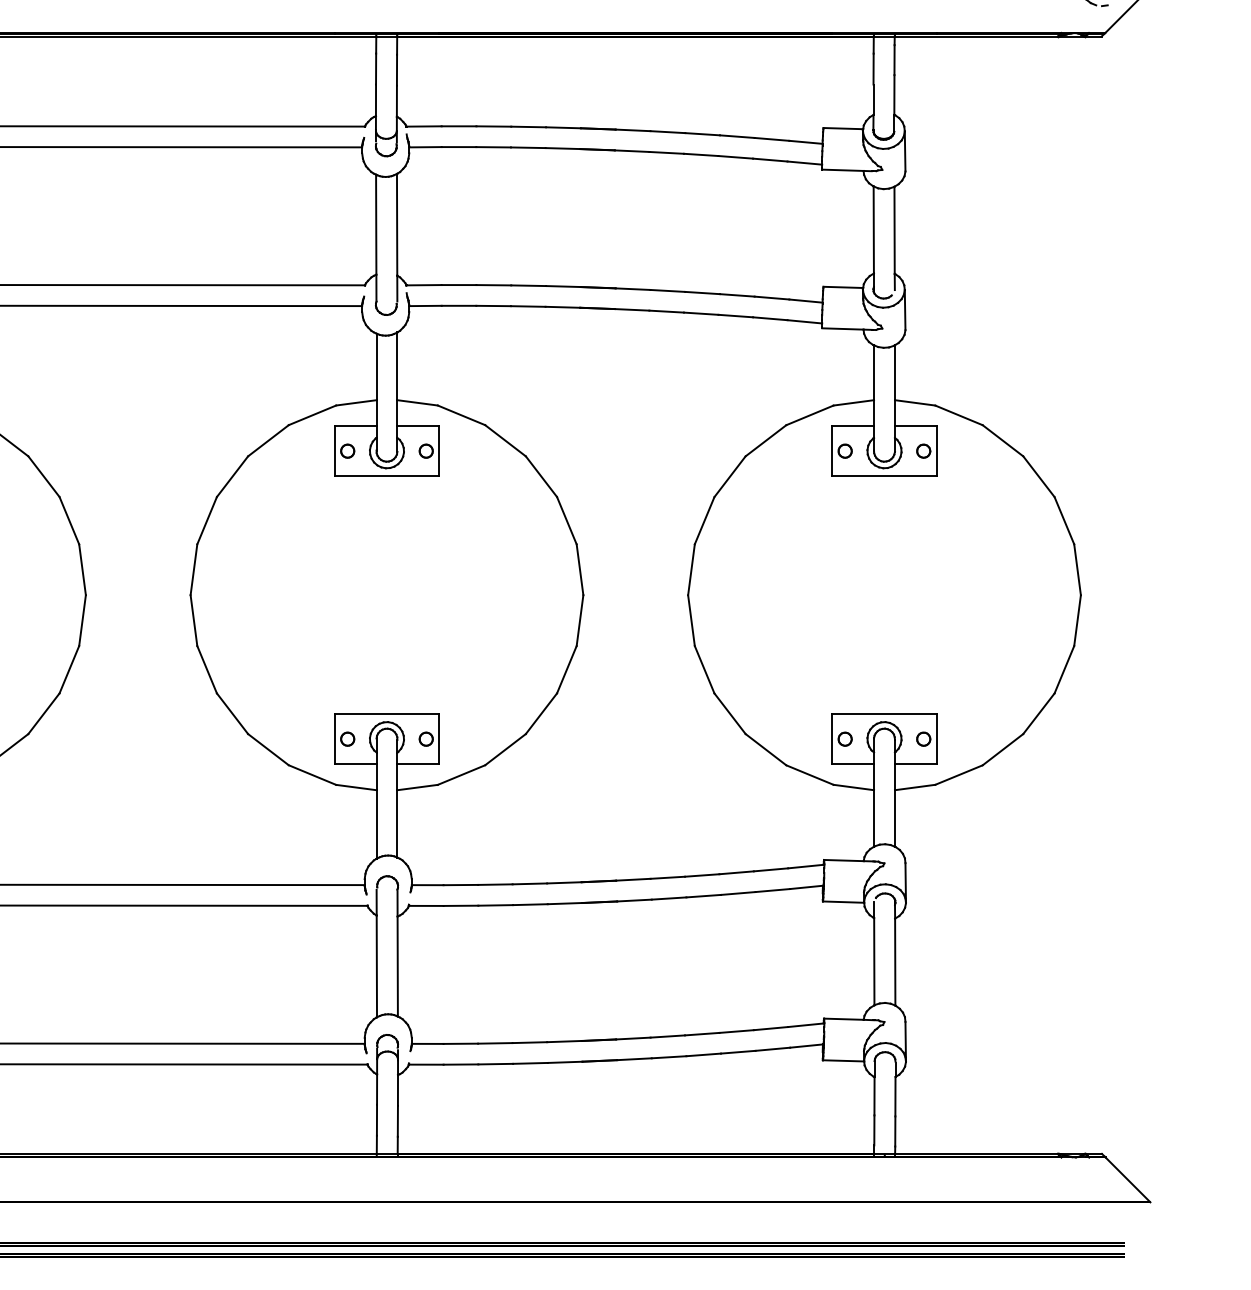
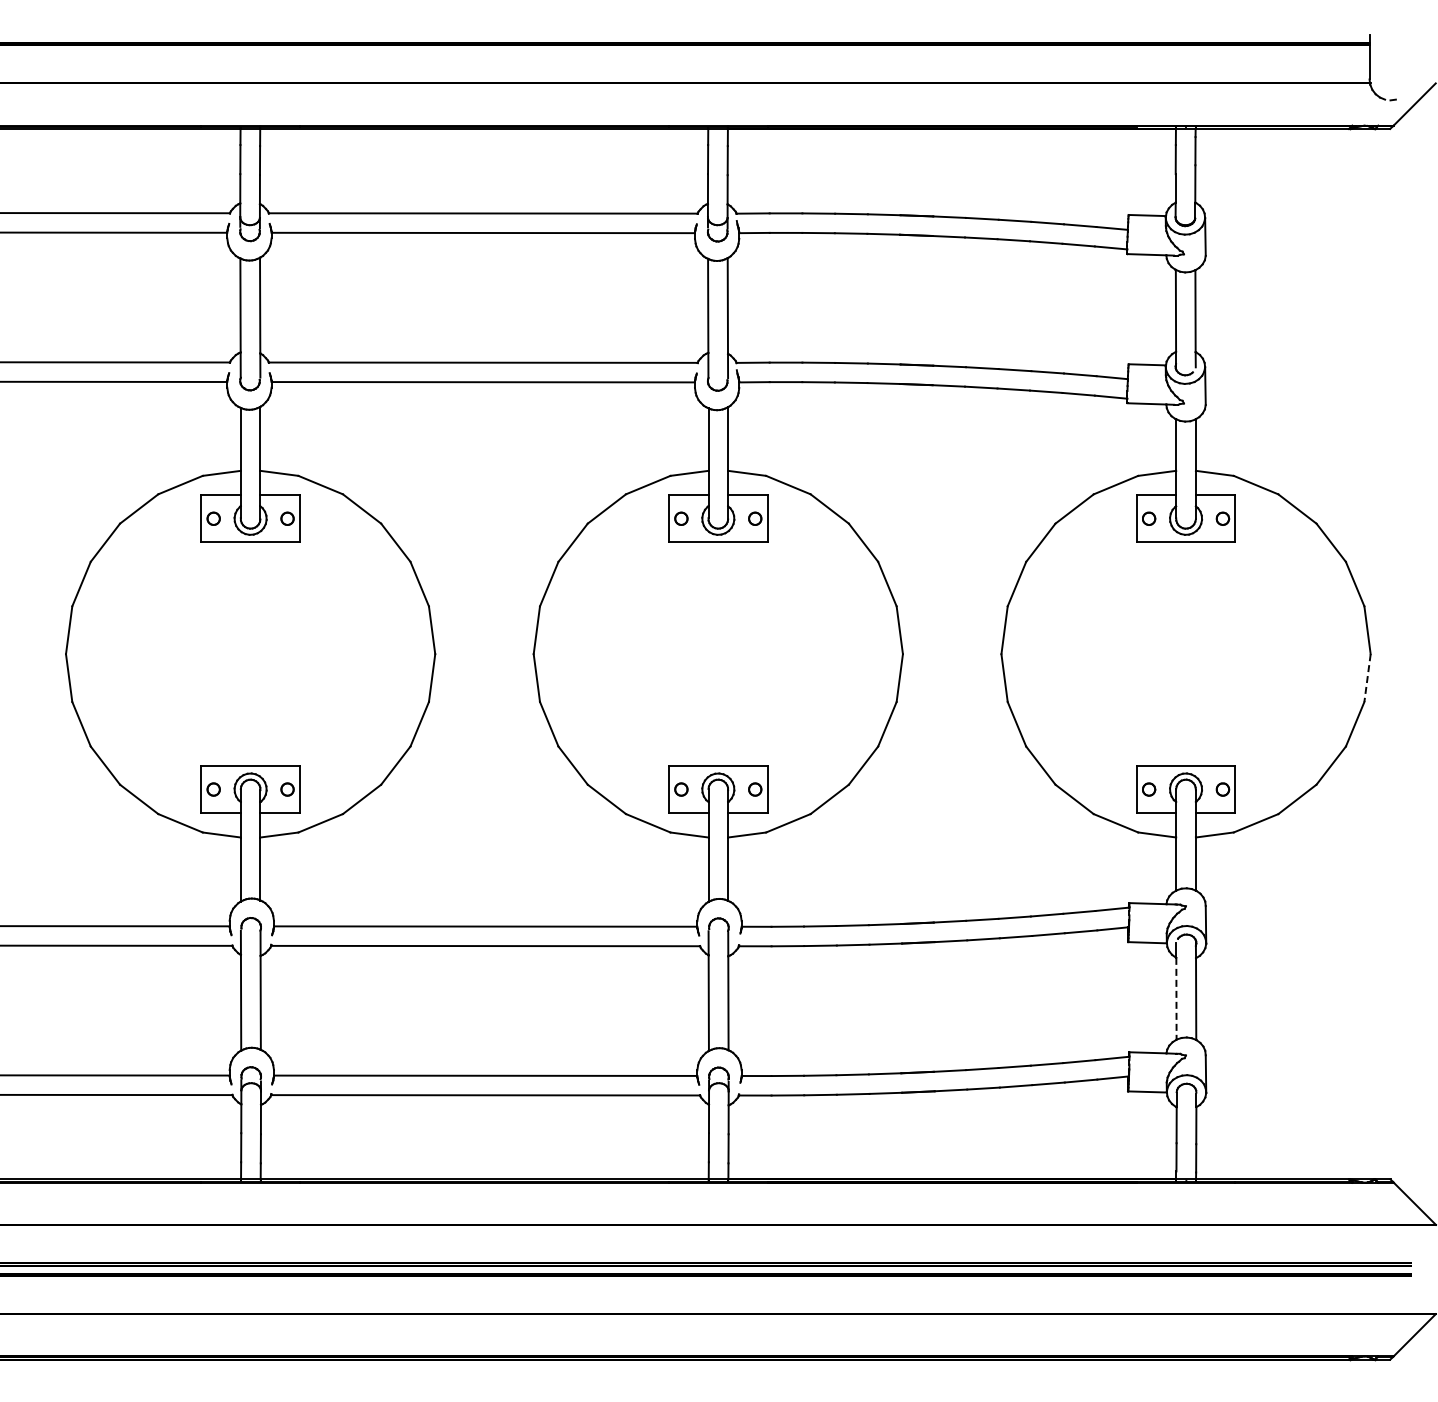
line: (1077, 621) -> (1367, 678), solid -> dashed
line: (874, 961) -> (1176, 998), solid -> dashed

